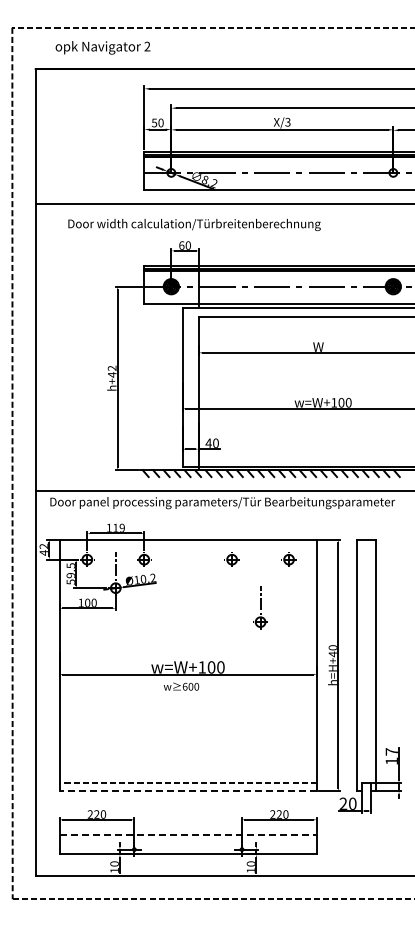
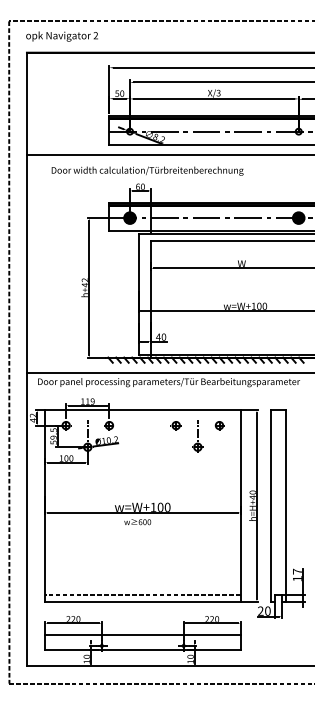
text: (102, 47) -> (61, 36), moved
part: (260, 607) -> (197, 436), moved
line: (188, 791) -> (143, 601), dashed -> solid
line: (188, 835) -> (143, 635), dashed -> solid

